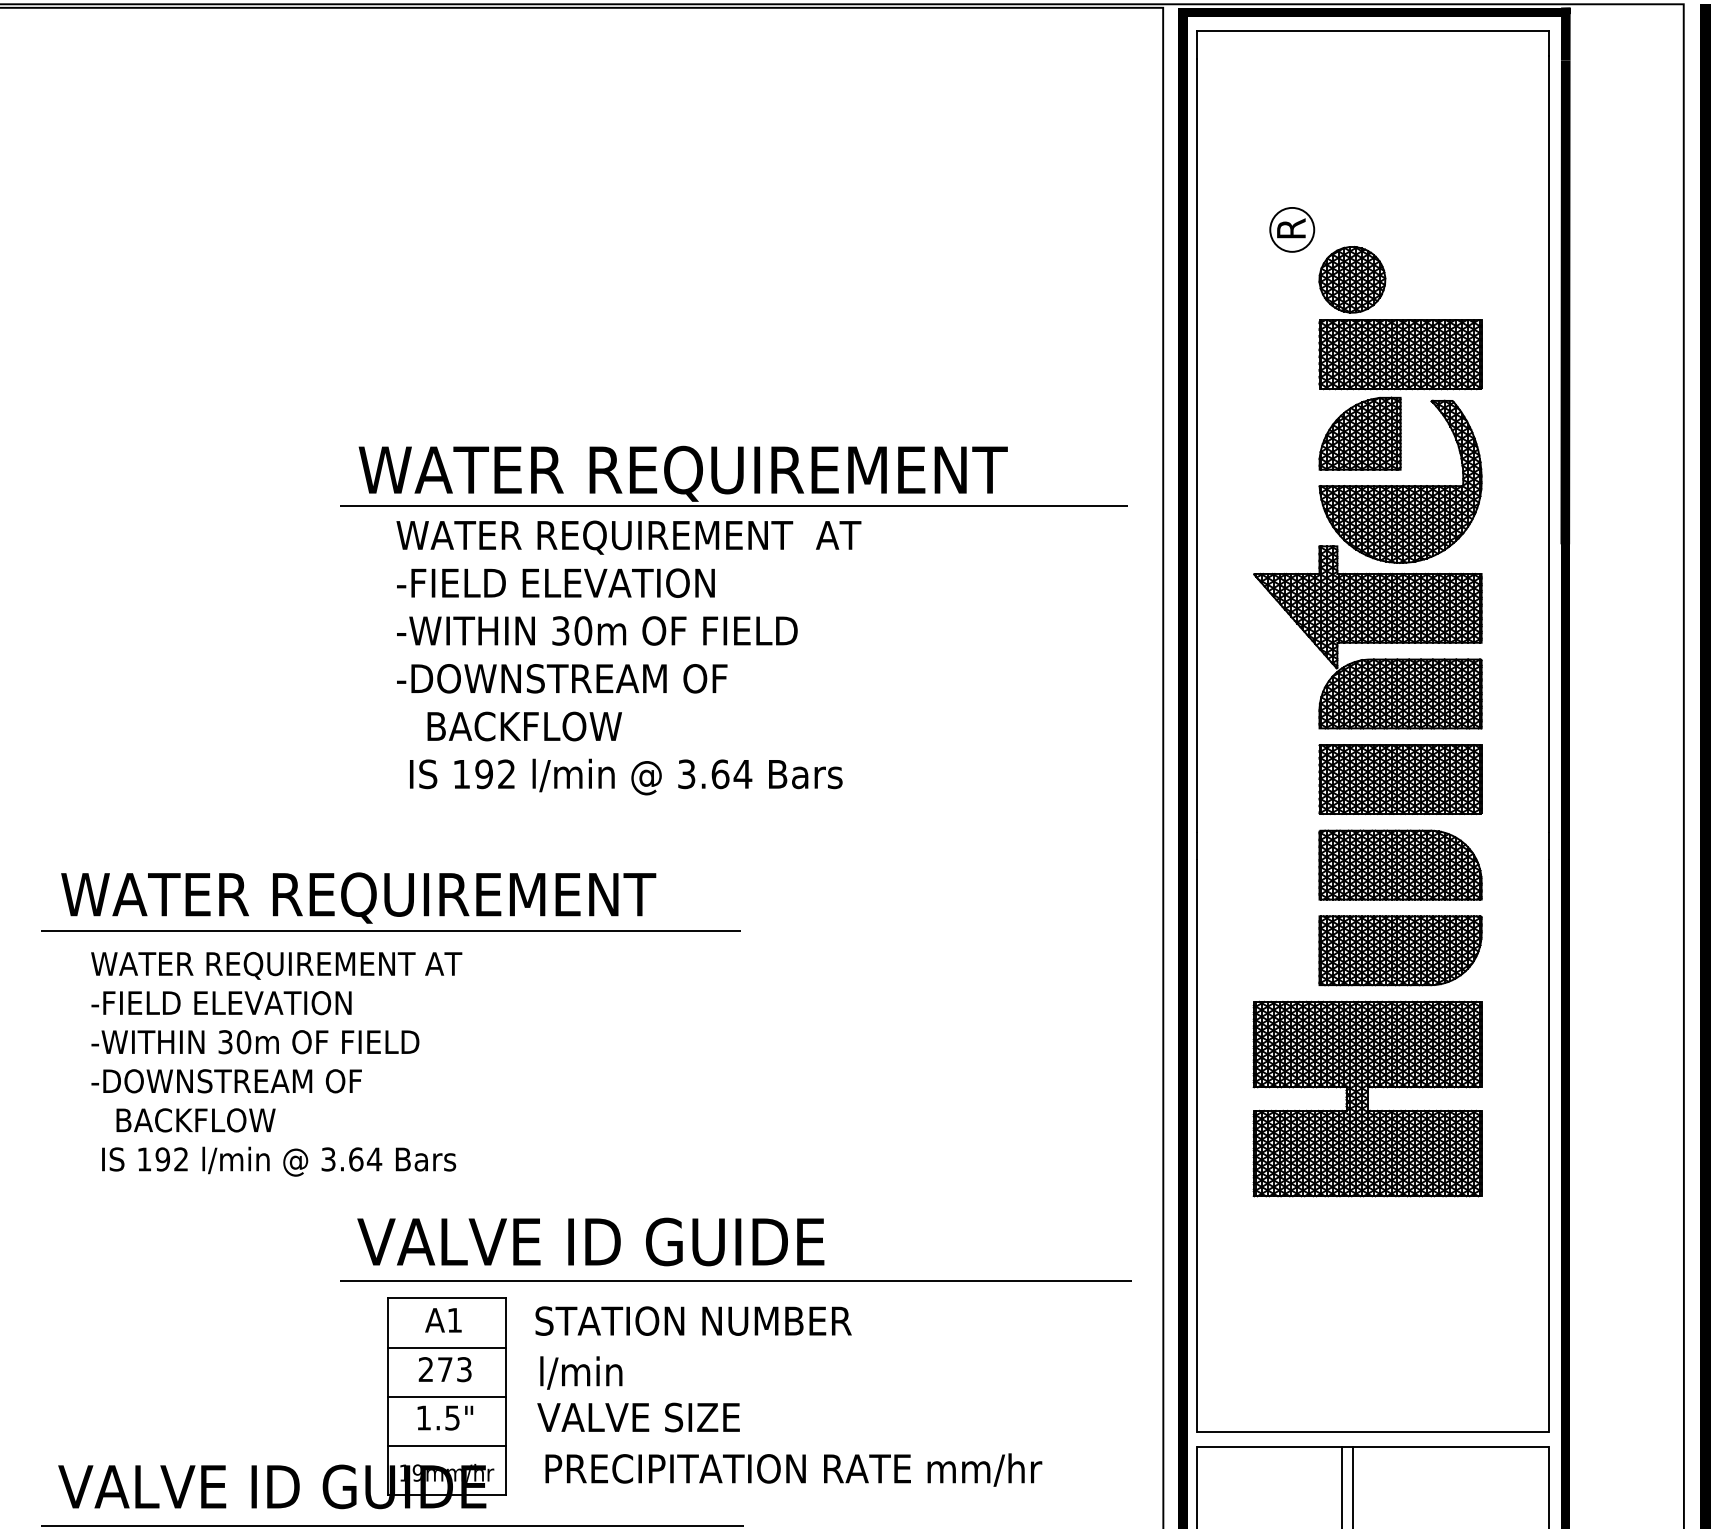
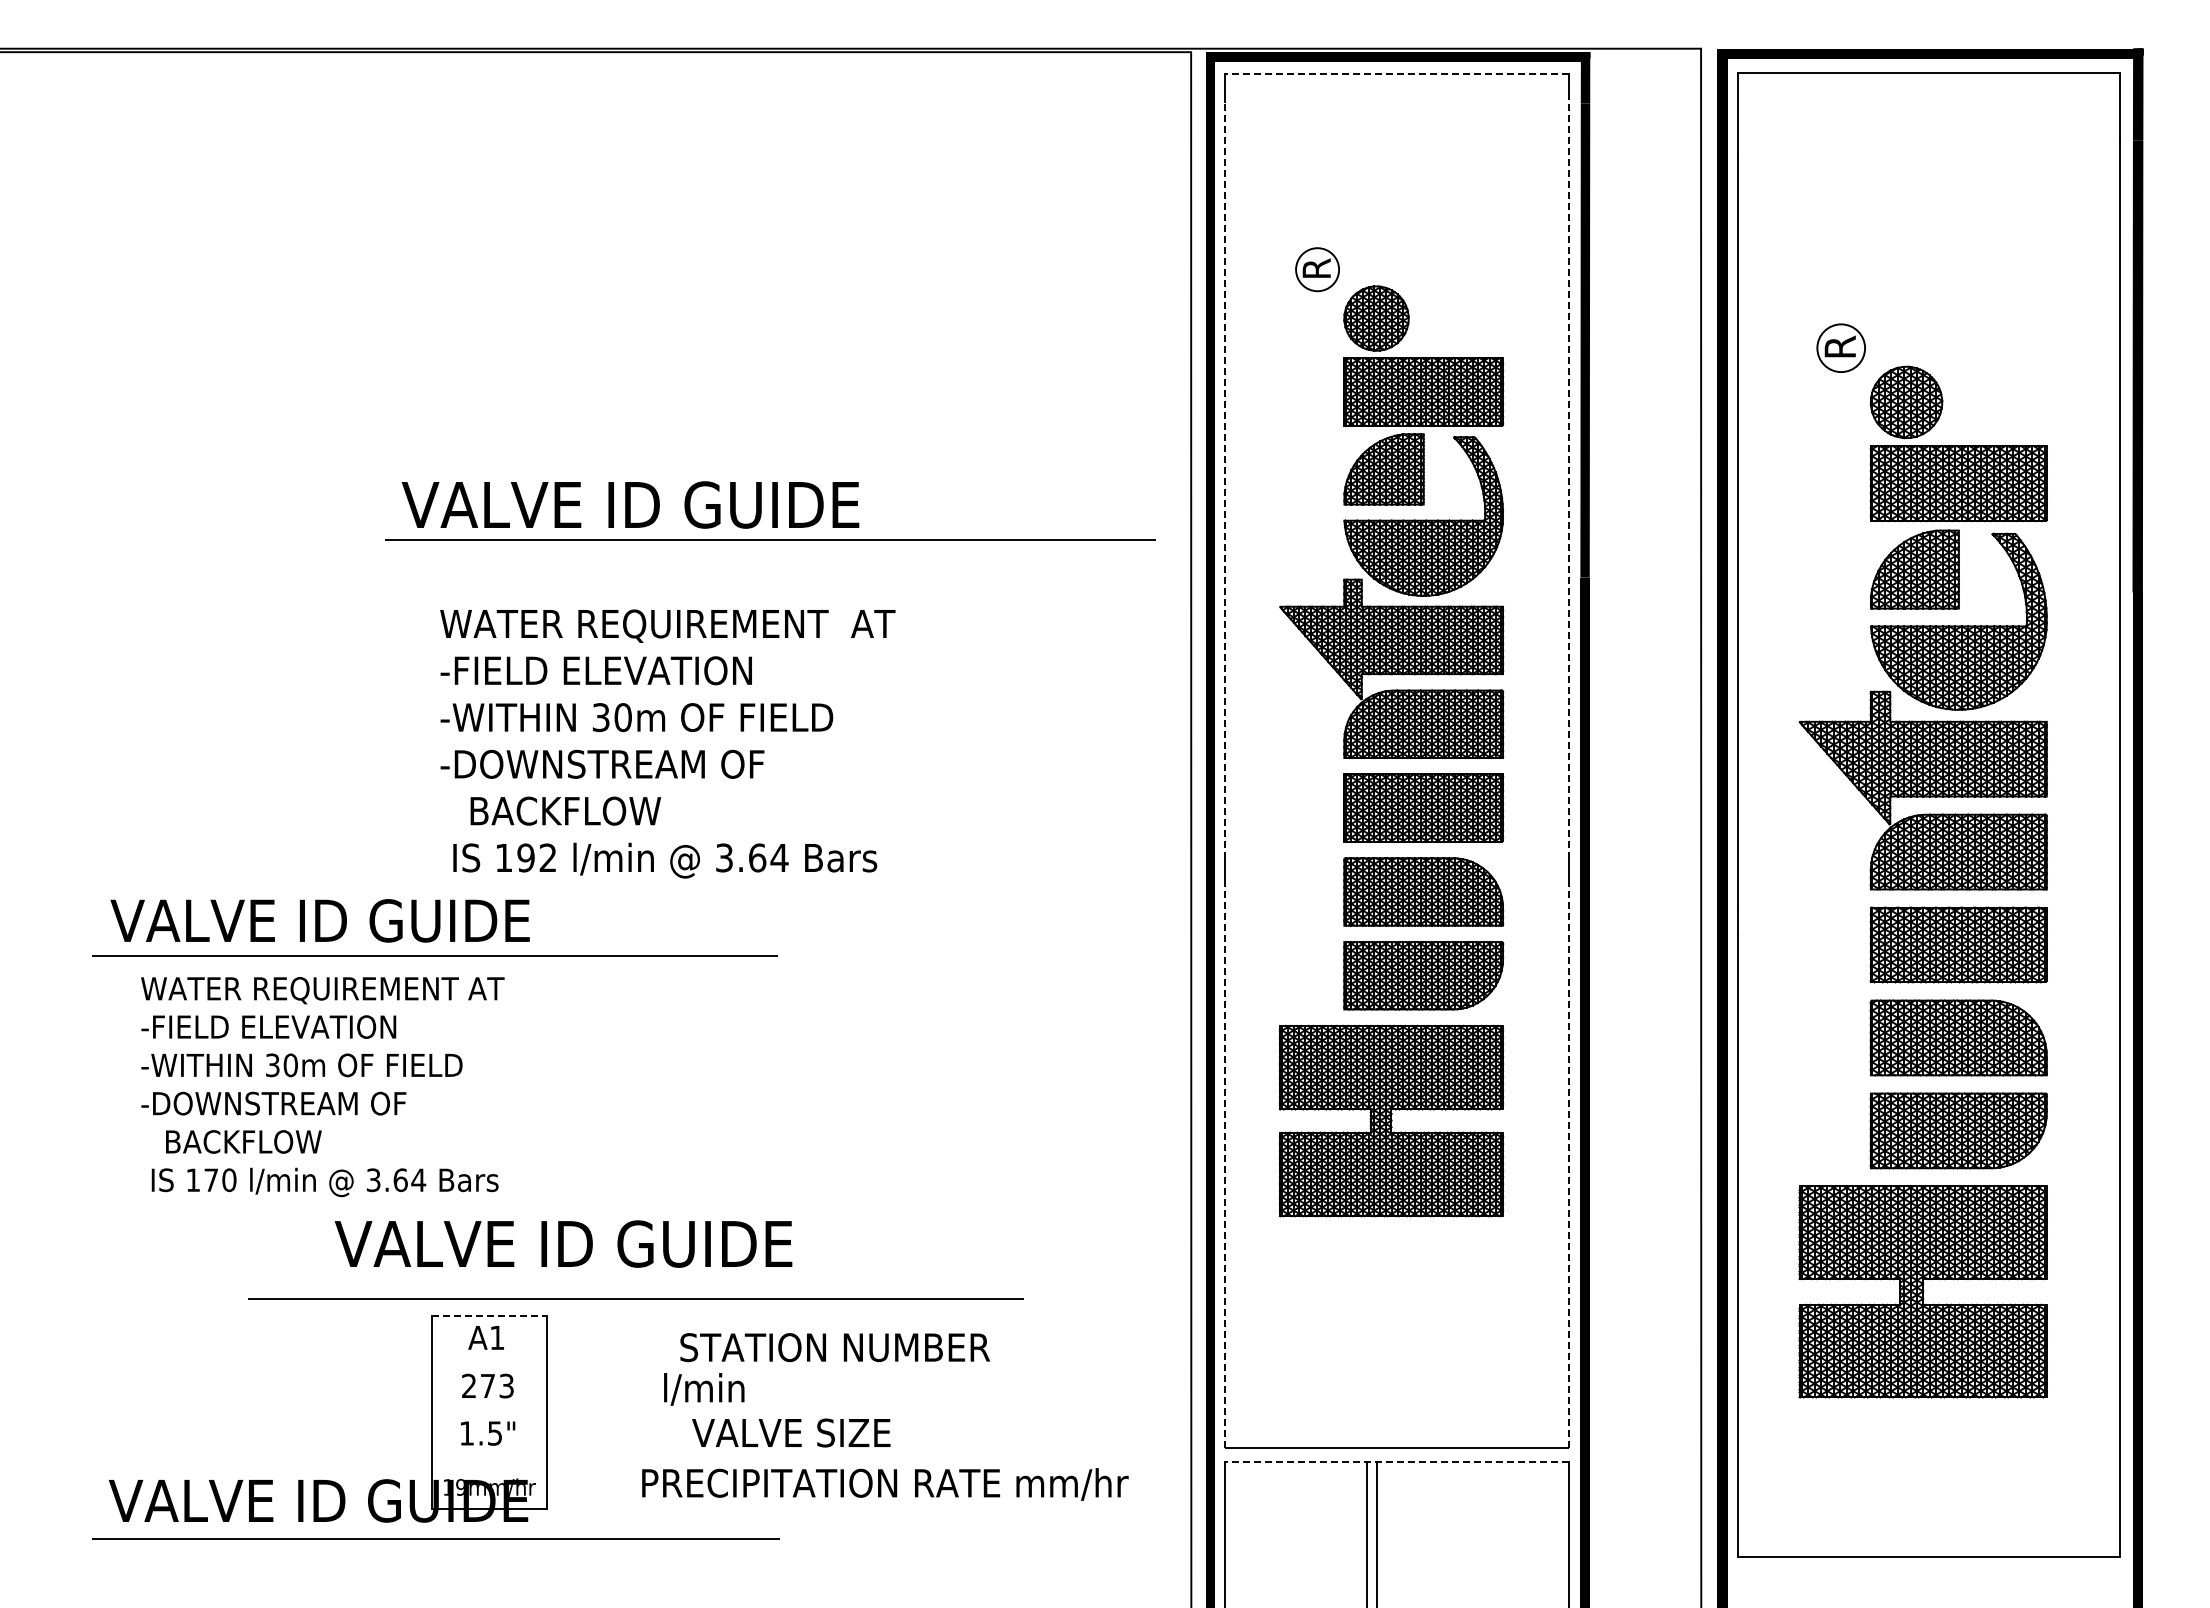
line: (1372, 30) -> (1396, 74), solid -> dashed
line: (1548, 444) -> (1568, 479), solid -> dashed
line: (1197, 445) -> (1224, 480), solid -> dashed
text: (681, 473) -> (719, 508), WATER REQUIREMENT -> VALVE ID GUIDE
text: (628, 657) -> (667, 743), moved
text: (358, 898) -> (402, 924), WATER REQUIREMENT -> VALVE ID GUIDE
line: (1197, 1146) -> (1224, 1167), solid -> dashed
line: (1548, 1146) -> (1568, 1167), solid -> dashed
text: (172, 1159) -> (220, 1180), 192 -> 170
text: (590, 1241) -> (563, 1243), moved
line: (735, 1280) -> (635, 1298), moved
line: (446, 1298) -> (489, 1316), solid -> dashed
text: (693, 1321) -> (835, 1347), moved
line: (446, 1347) -> (489, 1364), removed
text: (581, 1373) -> (704, 1389), moved
line: (446, 1396) -> (489, 1412), removed
text: (638, 1416) -> (791, 1432), moved
line: (446, 1445) -> (489, 1460), removed
line: (1372, 1447) -> (1396, 1462), solid -> dashed
text: (793, 1470) -> (885, 1484), moved

